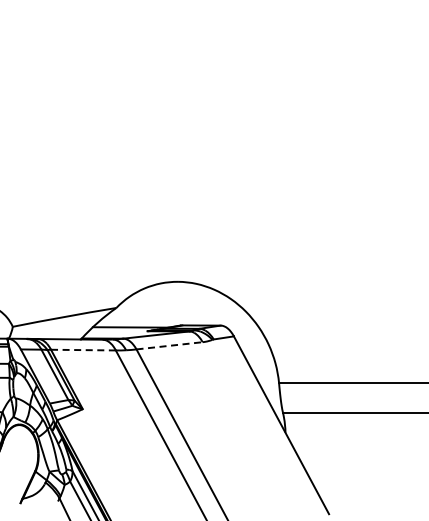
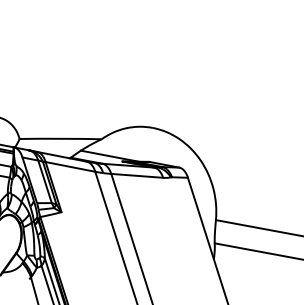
line: (170, 345) -> (137, 175), dashed -> solid
line: (83, 350) -> (70, 167), dashed -> solid

